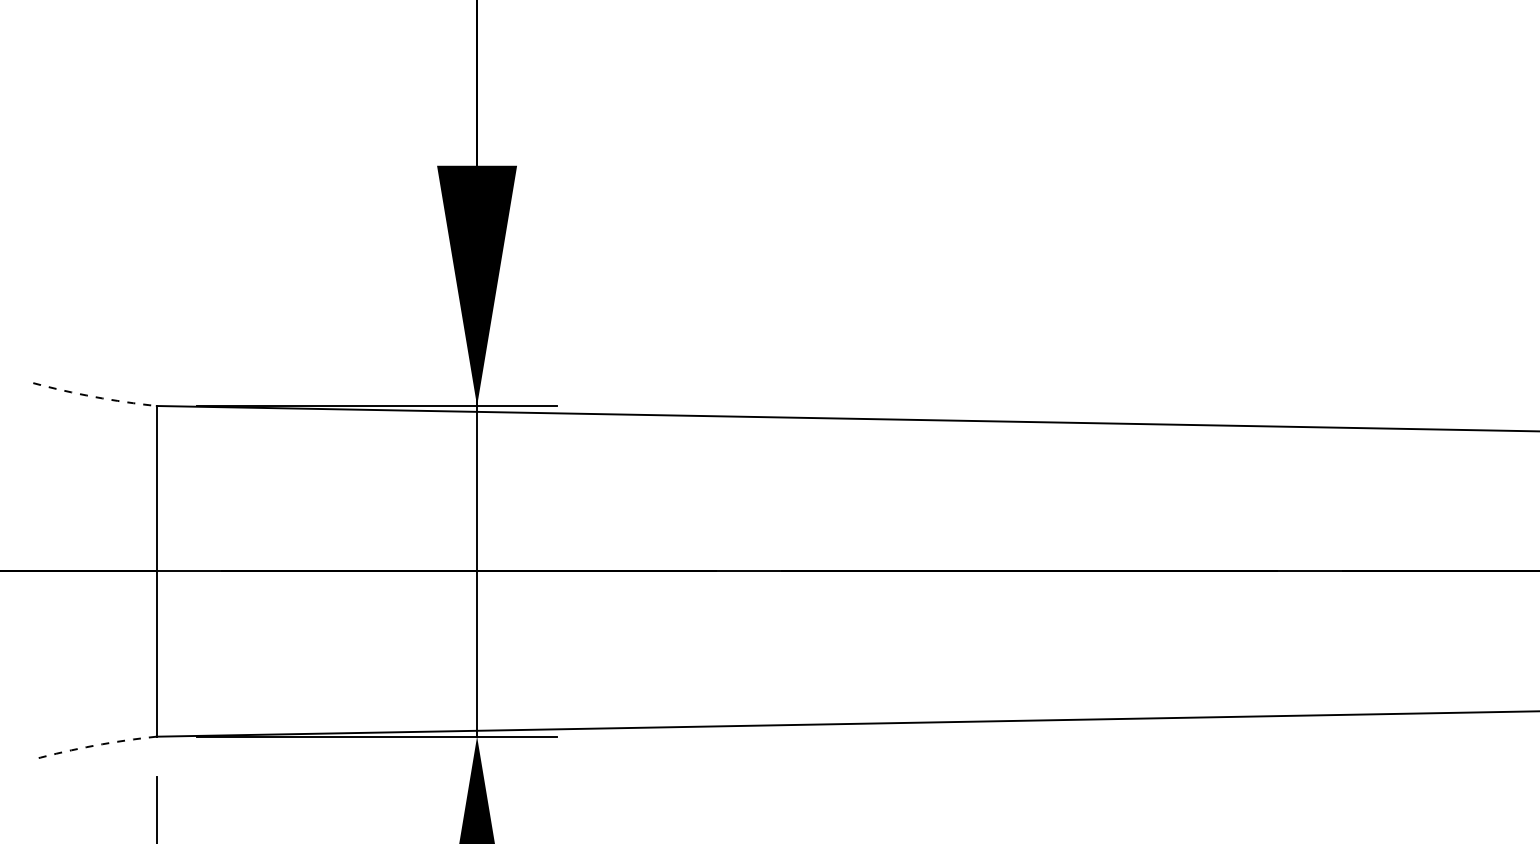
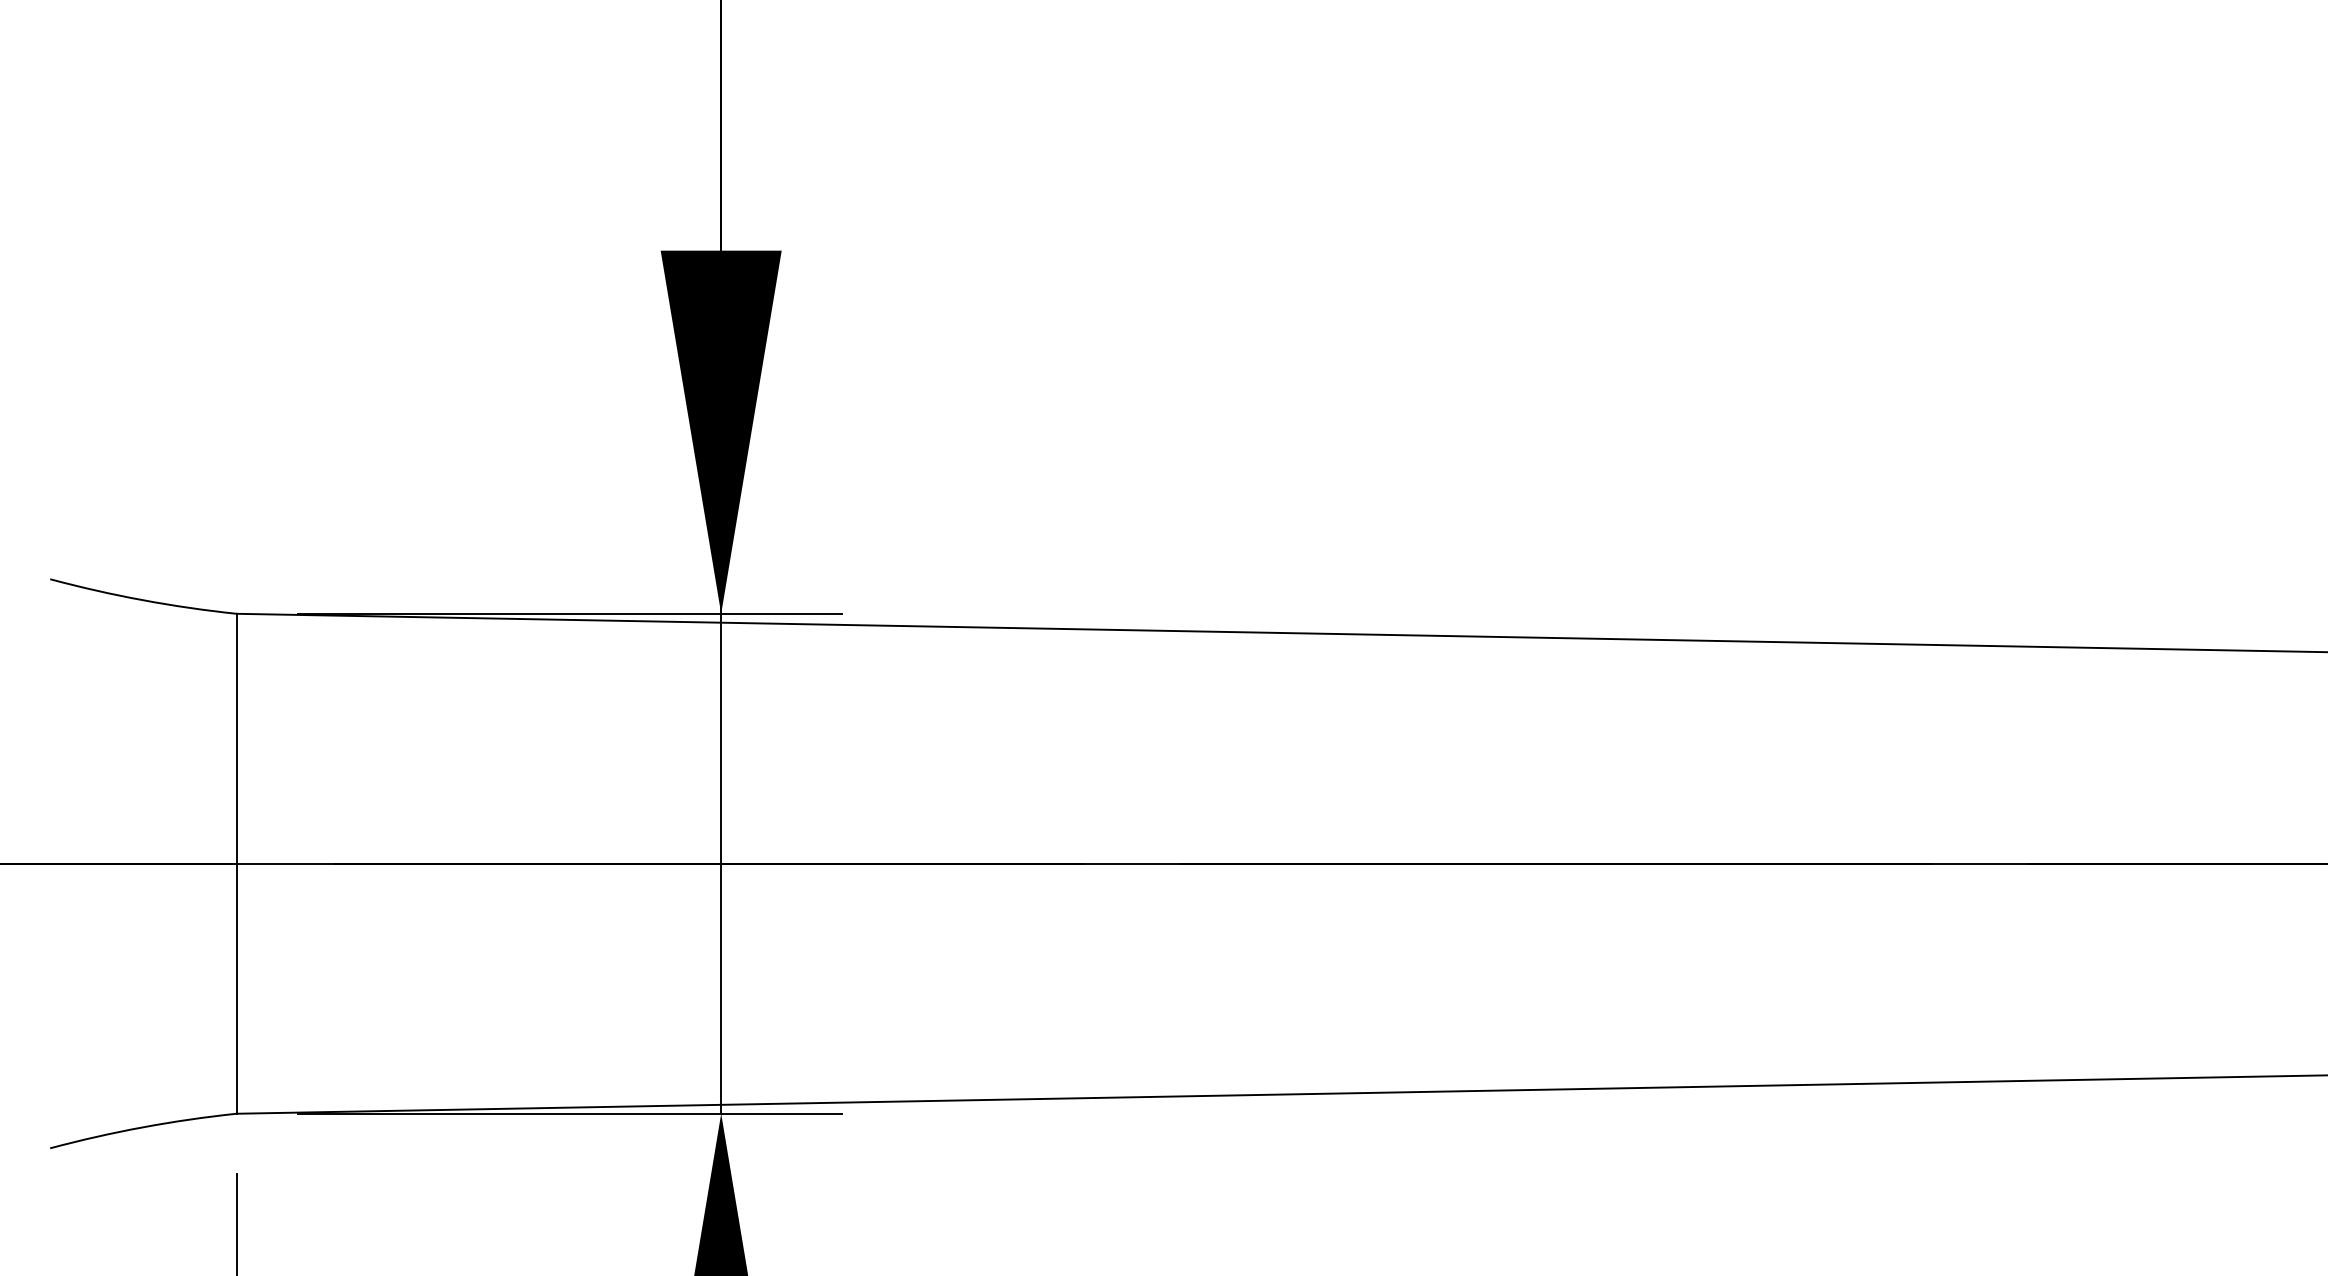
arc: (94, 397) -> (142, 600), dashed -> solid
arc: (94, 745) -> (142, 1127), dashed -> solid

